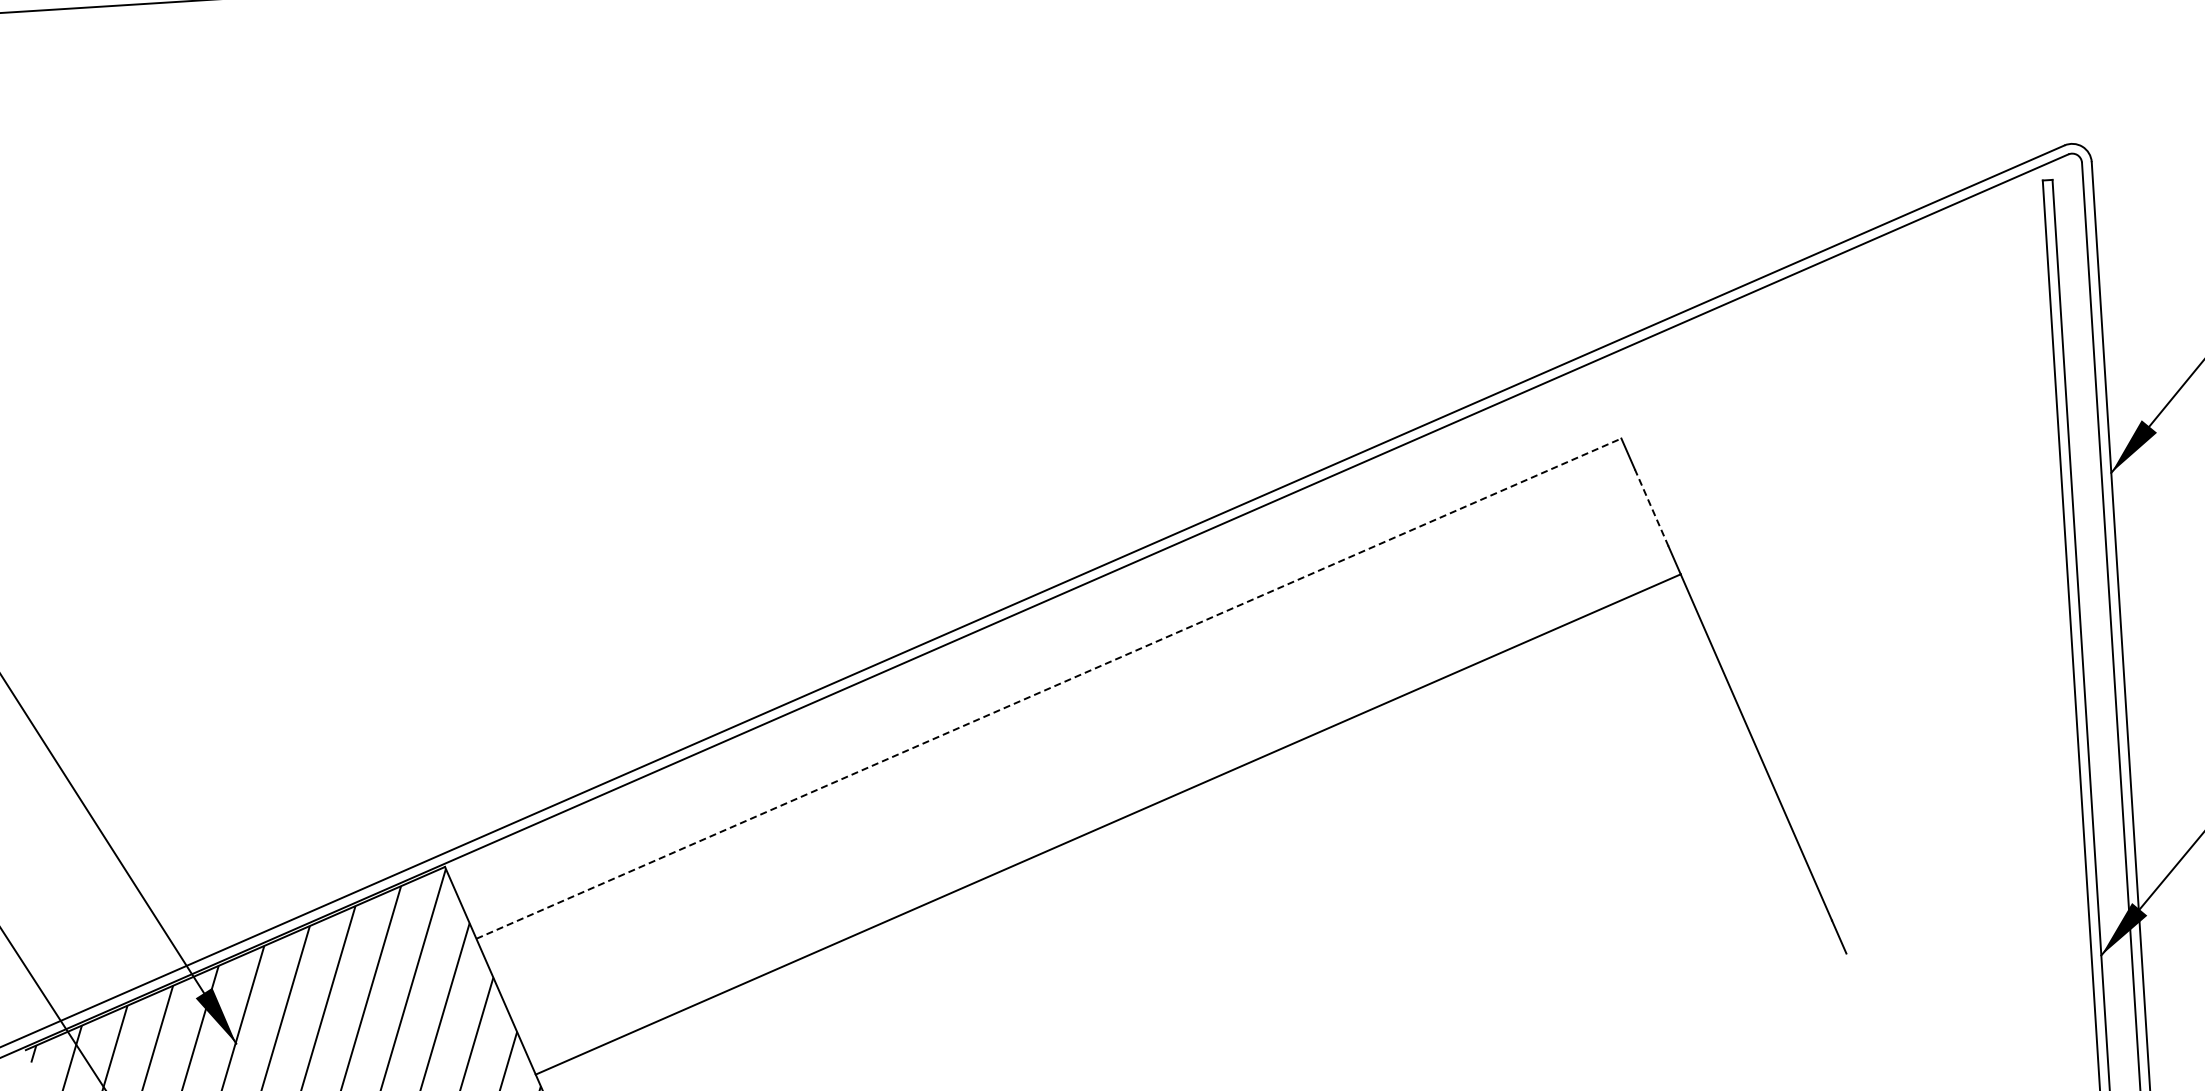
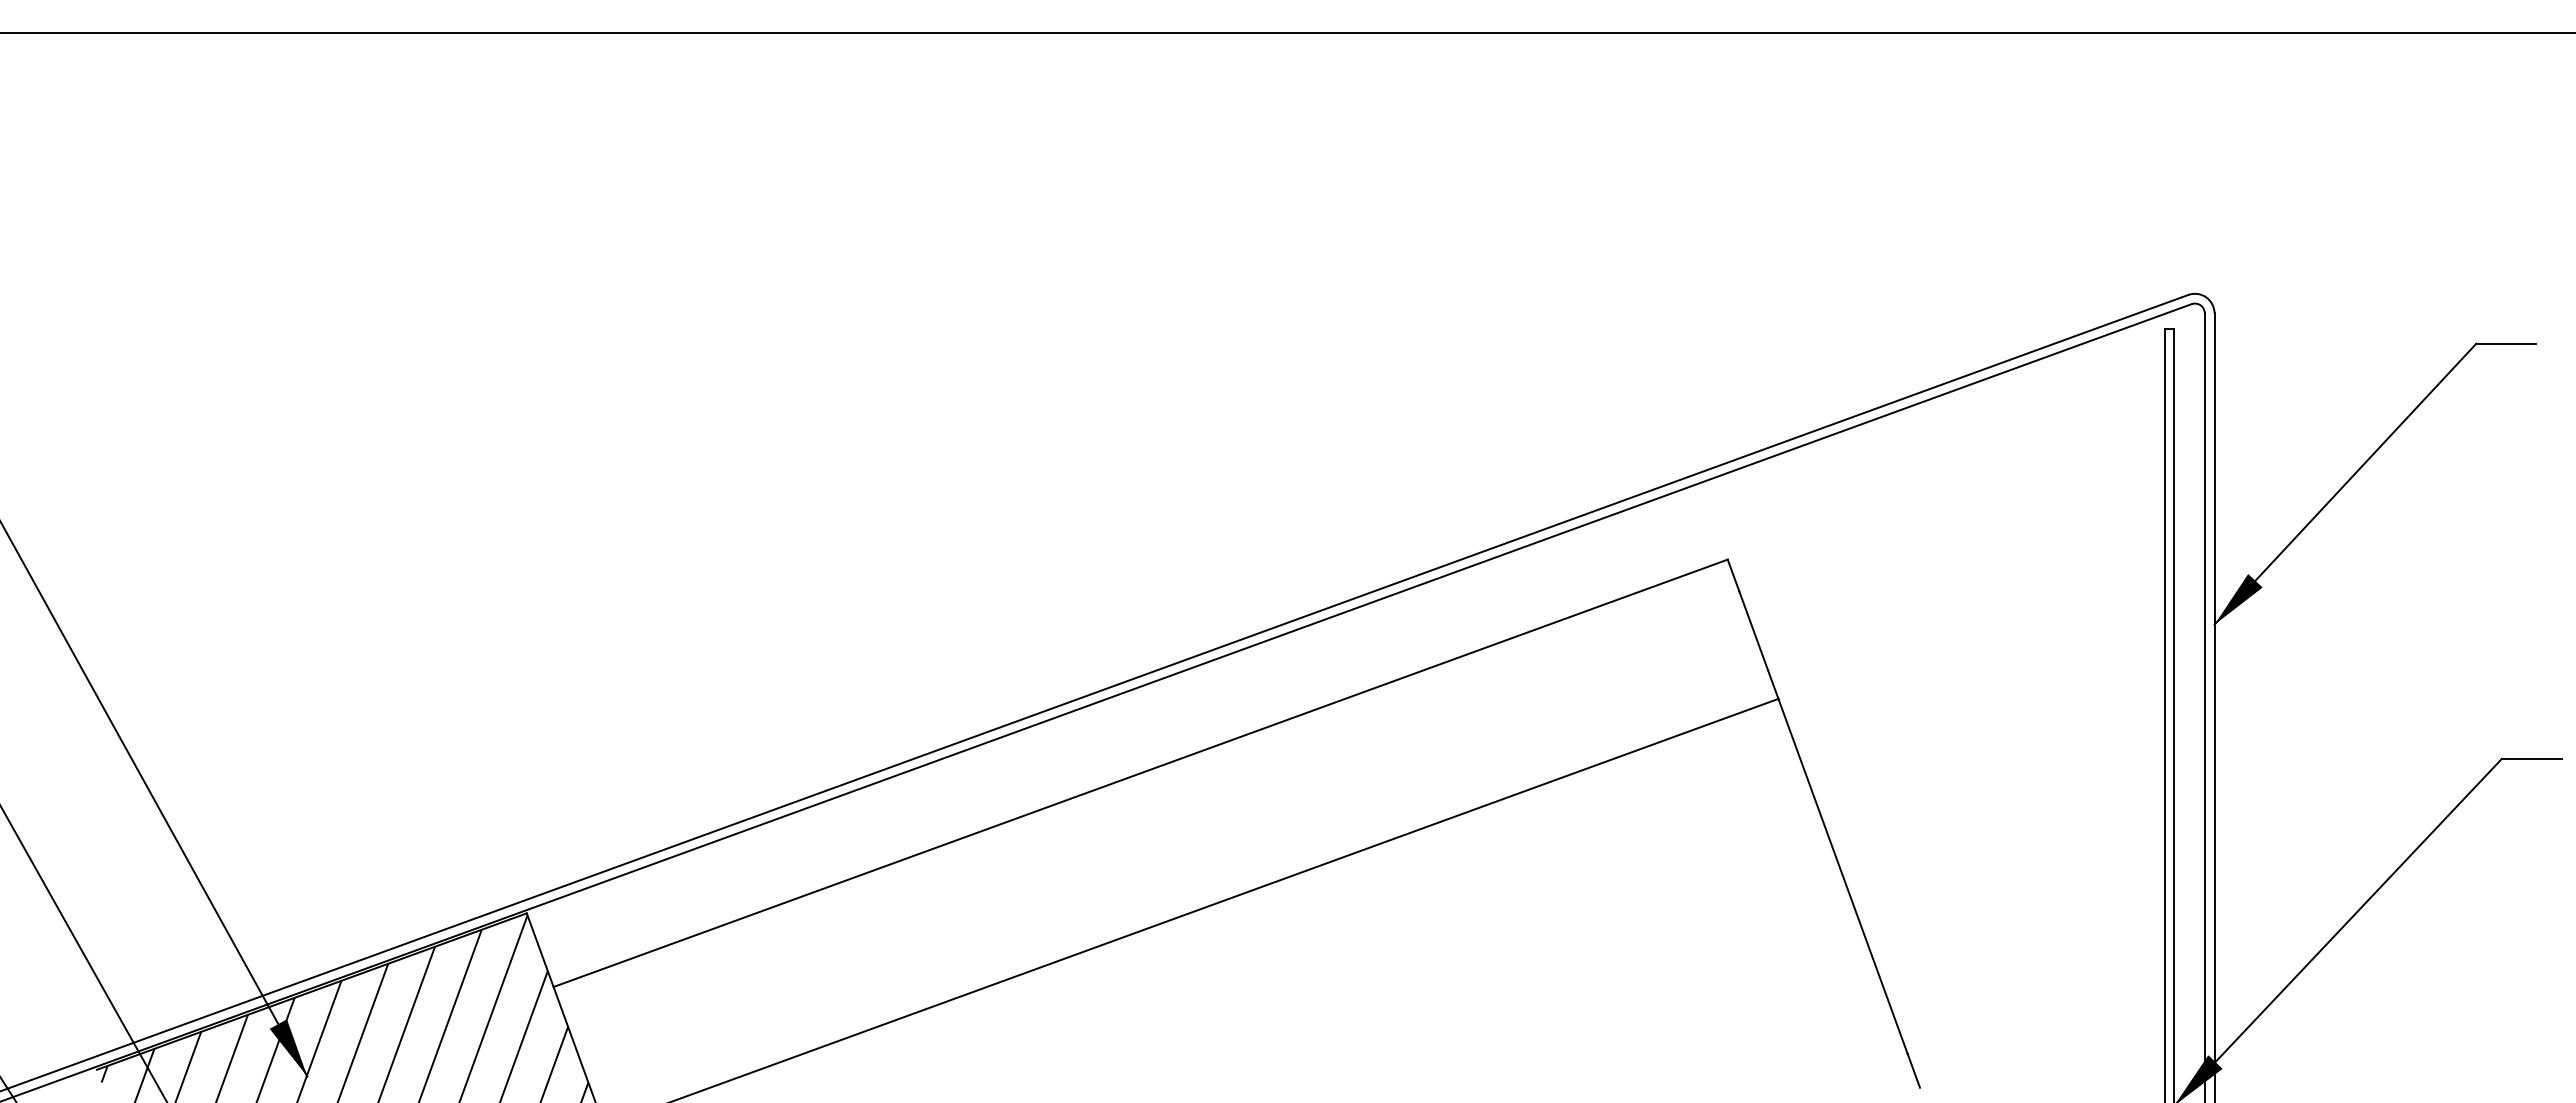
line: (1651, 507) -> (1753, 630), dashed -> solid
line: (1048, 688) -> (1140, 773), dashed -> solid

